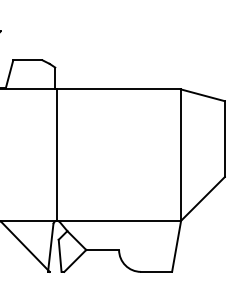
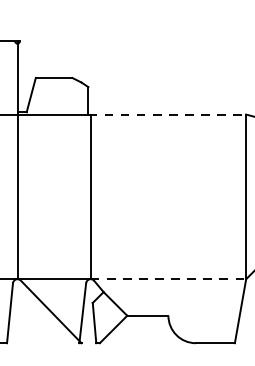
line: (118, 89) -> (167, 114), solid -> dashed
line: (119, 220) -> (168, 278), solid -> dashed

